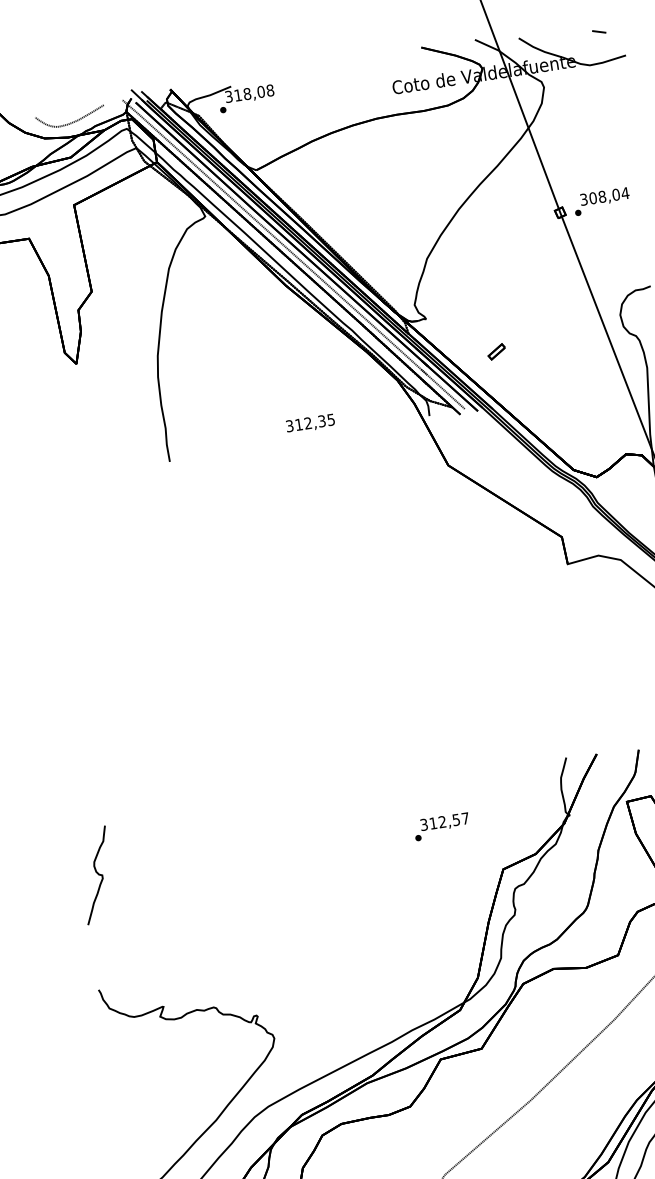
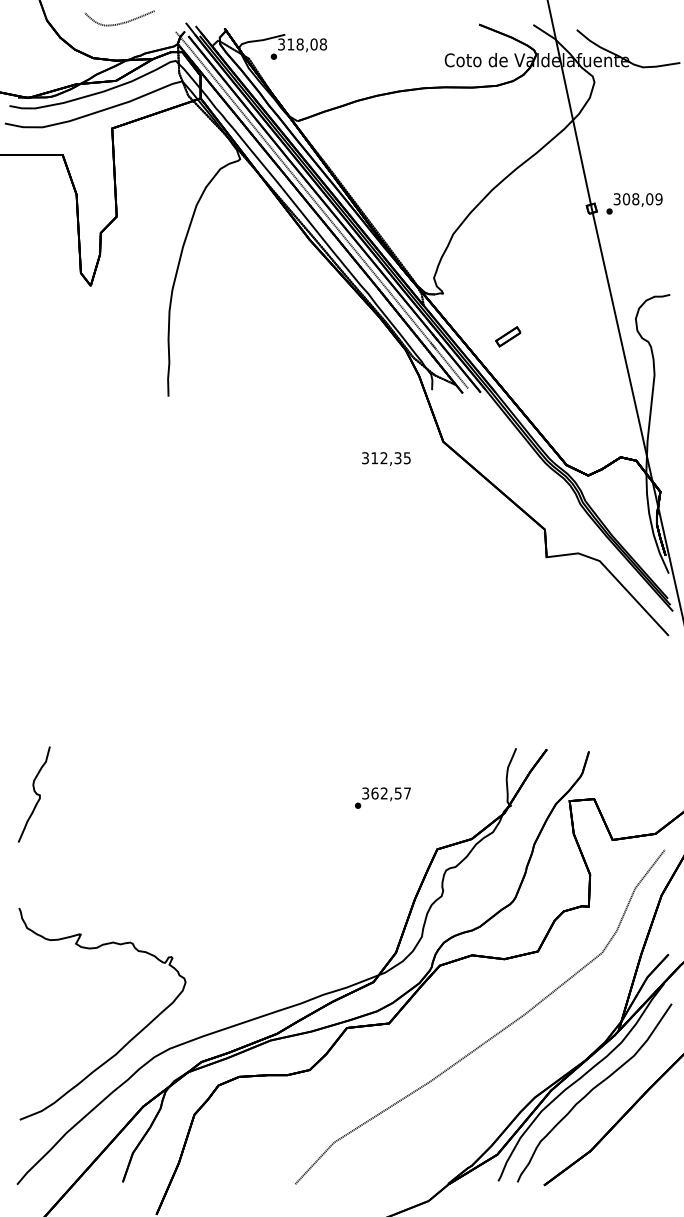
line: (599, 31) -> (657, 35), removed
curve: (71, 121) -> (120, 22), moved
text: (624, 193) -> (658, 199), 308,04 -> 308,09
part: (496, 351) -> (507, 336), size x1.4
text: (310, 423) -> (386, 458), moved
text: (432, 823) -> (374, 793), 312,57 -> 362,57

